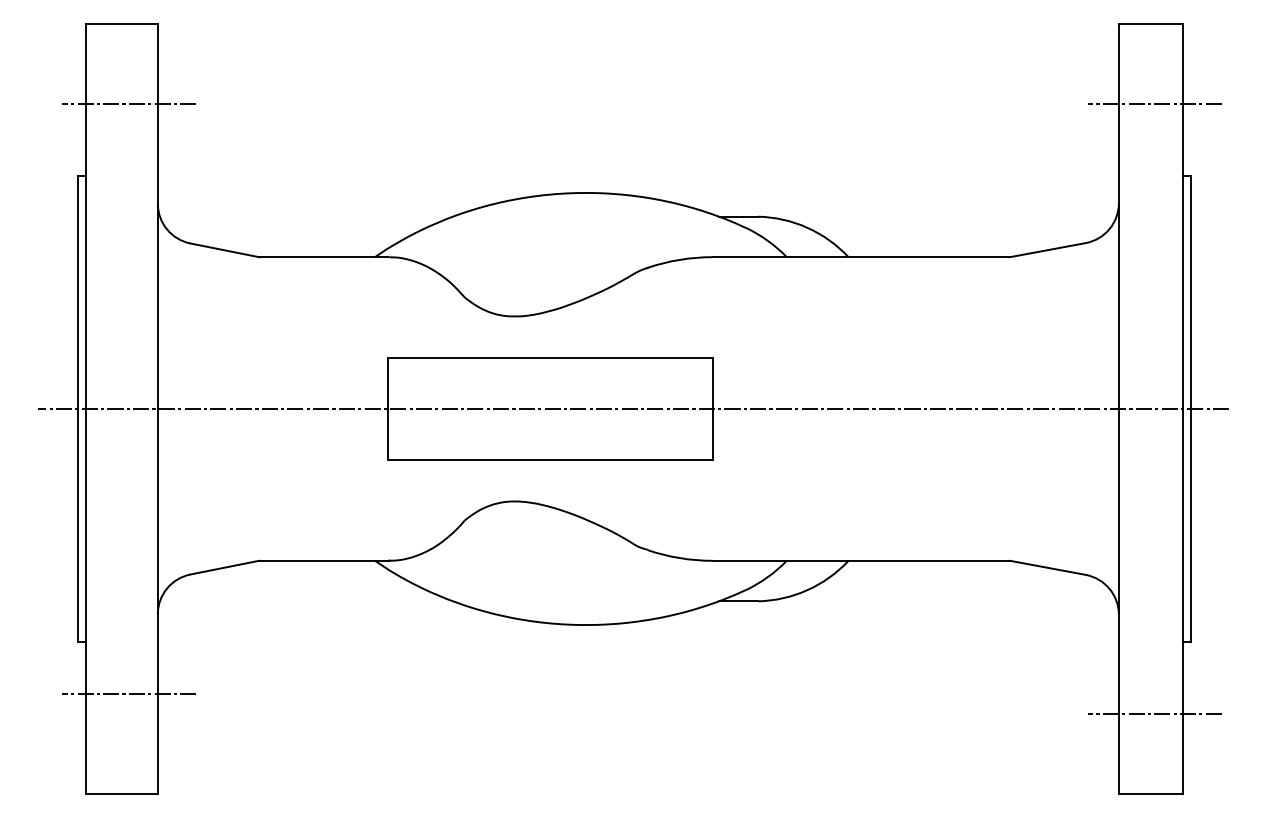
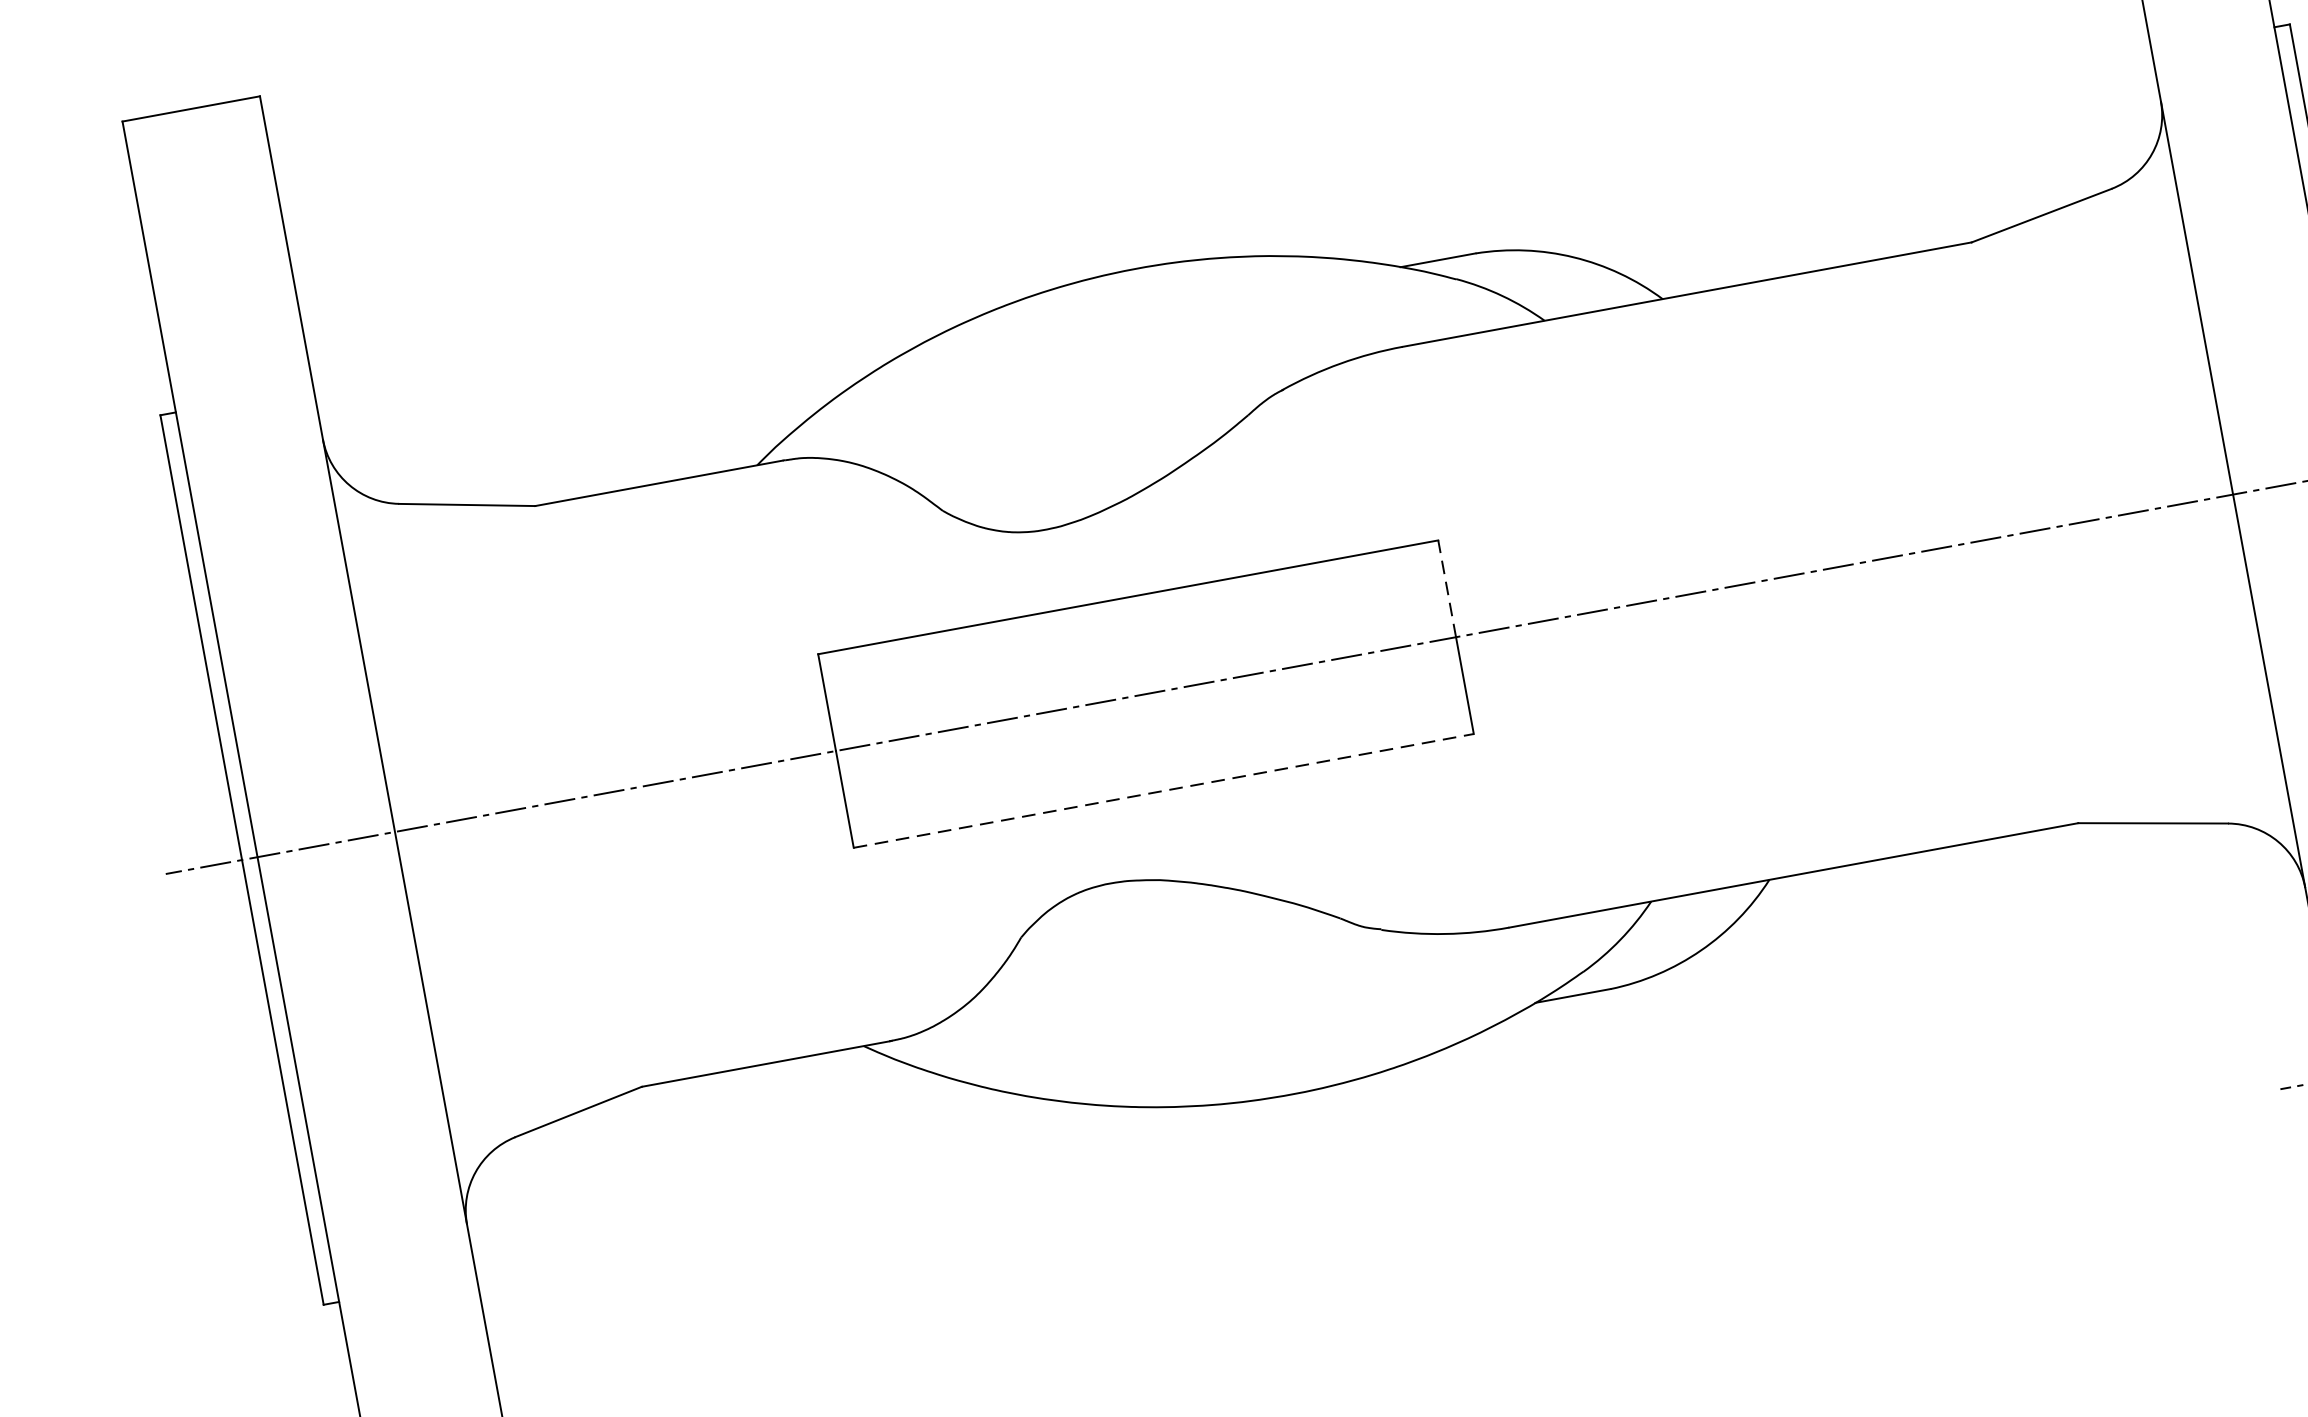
line: (129, 103) -> (233, 257), removed
line: (712, 383) -> (1446, 588), solid -> dashed
line: (551, 459) -> (1165, 790), solid -> dashed
line: (129, 694) -> (440, 1387), removed

